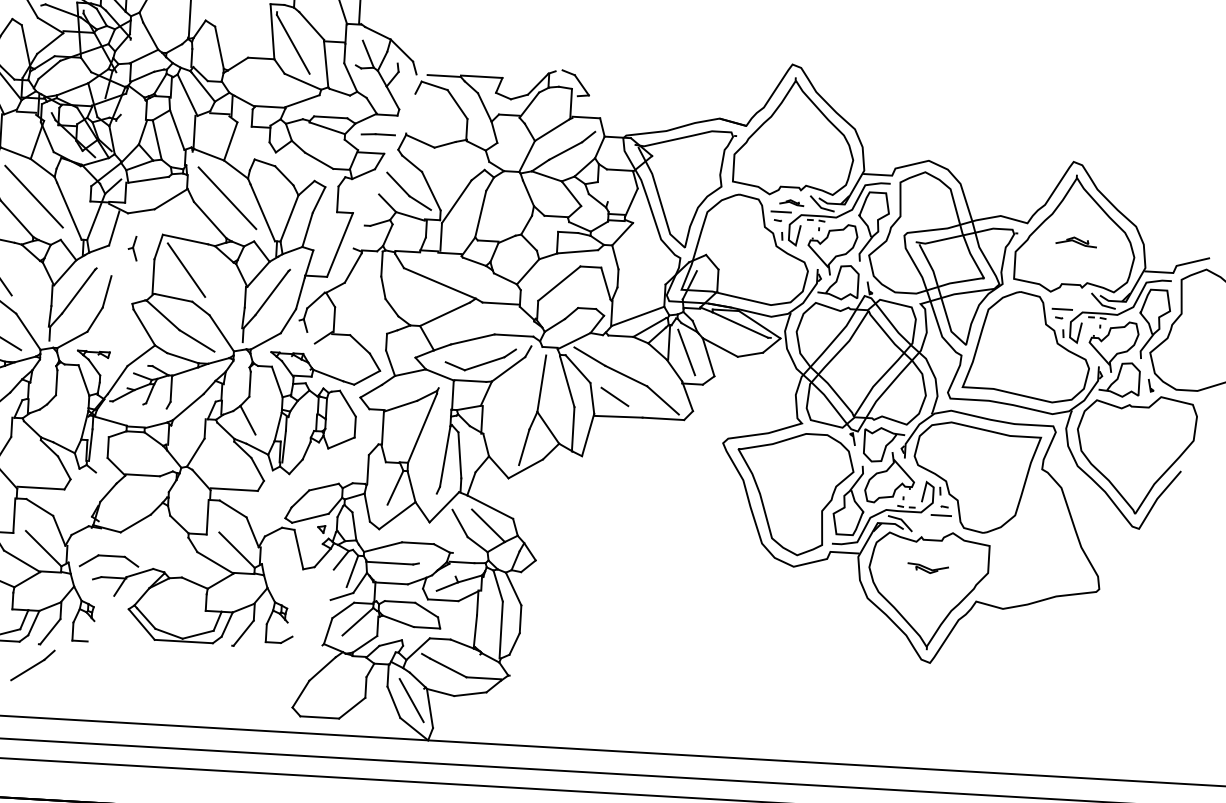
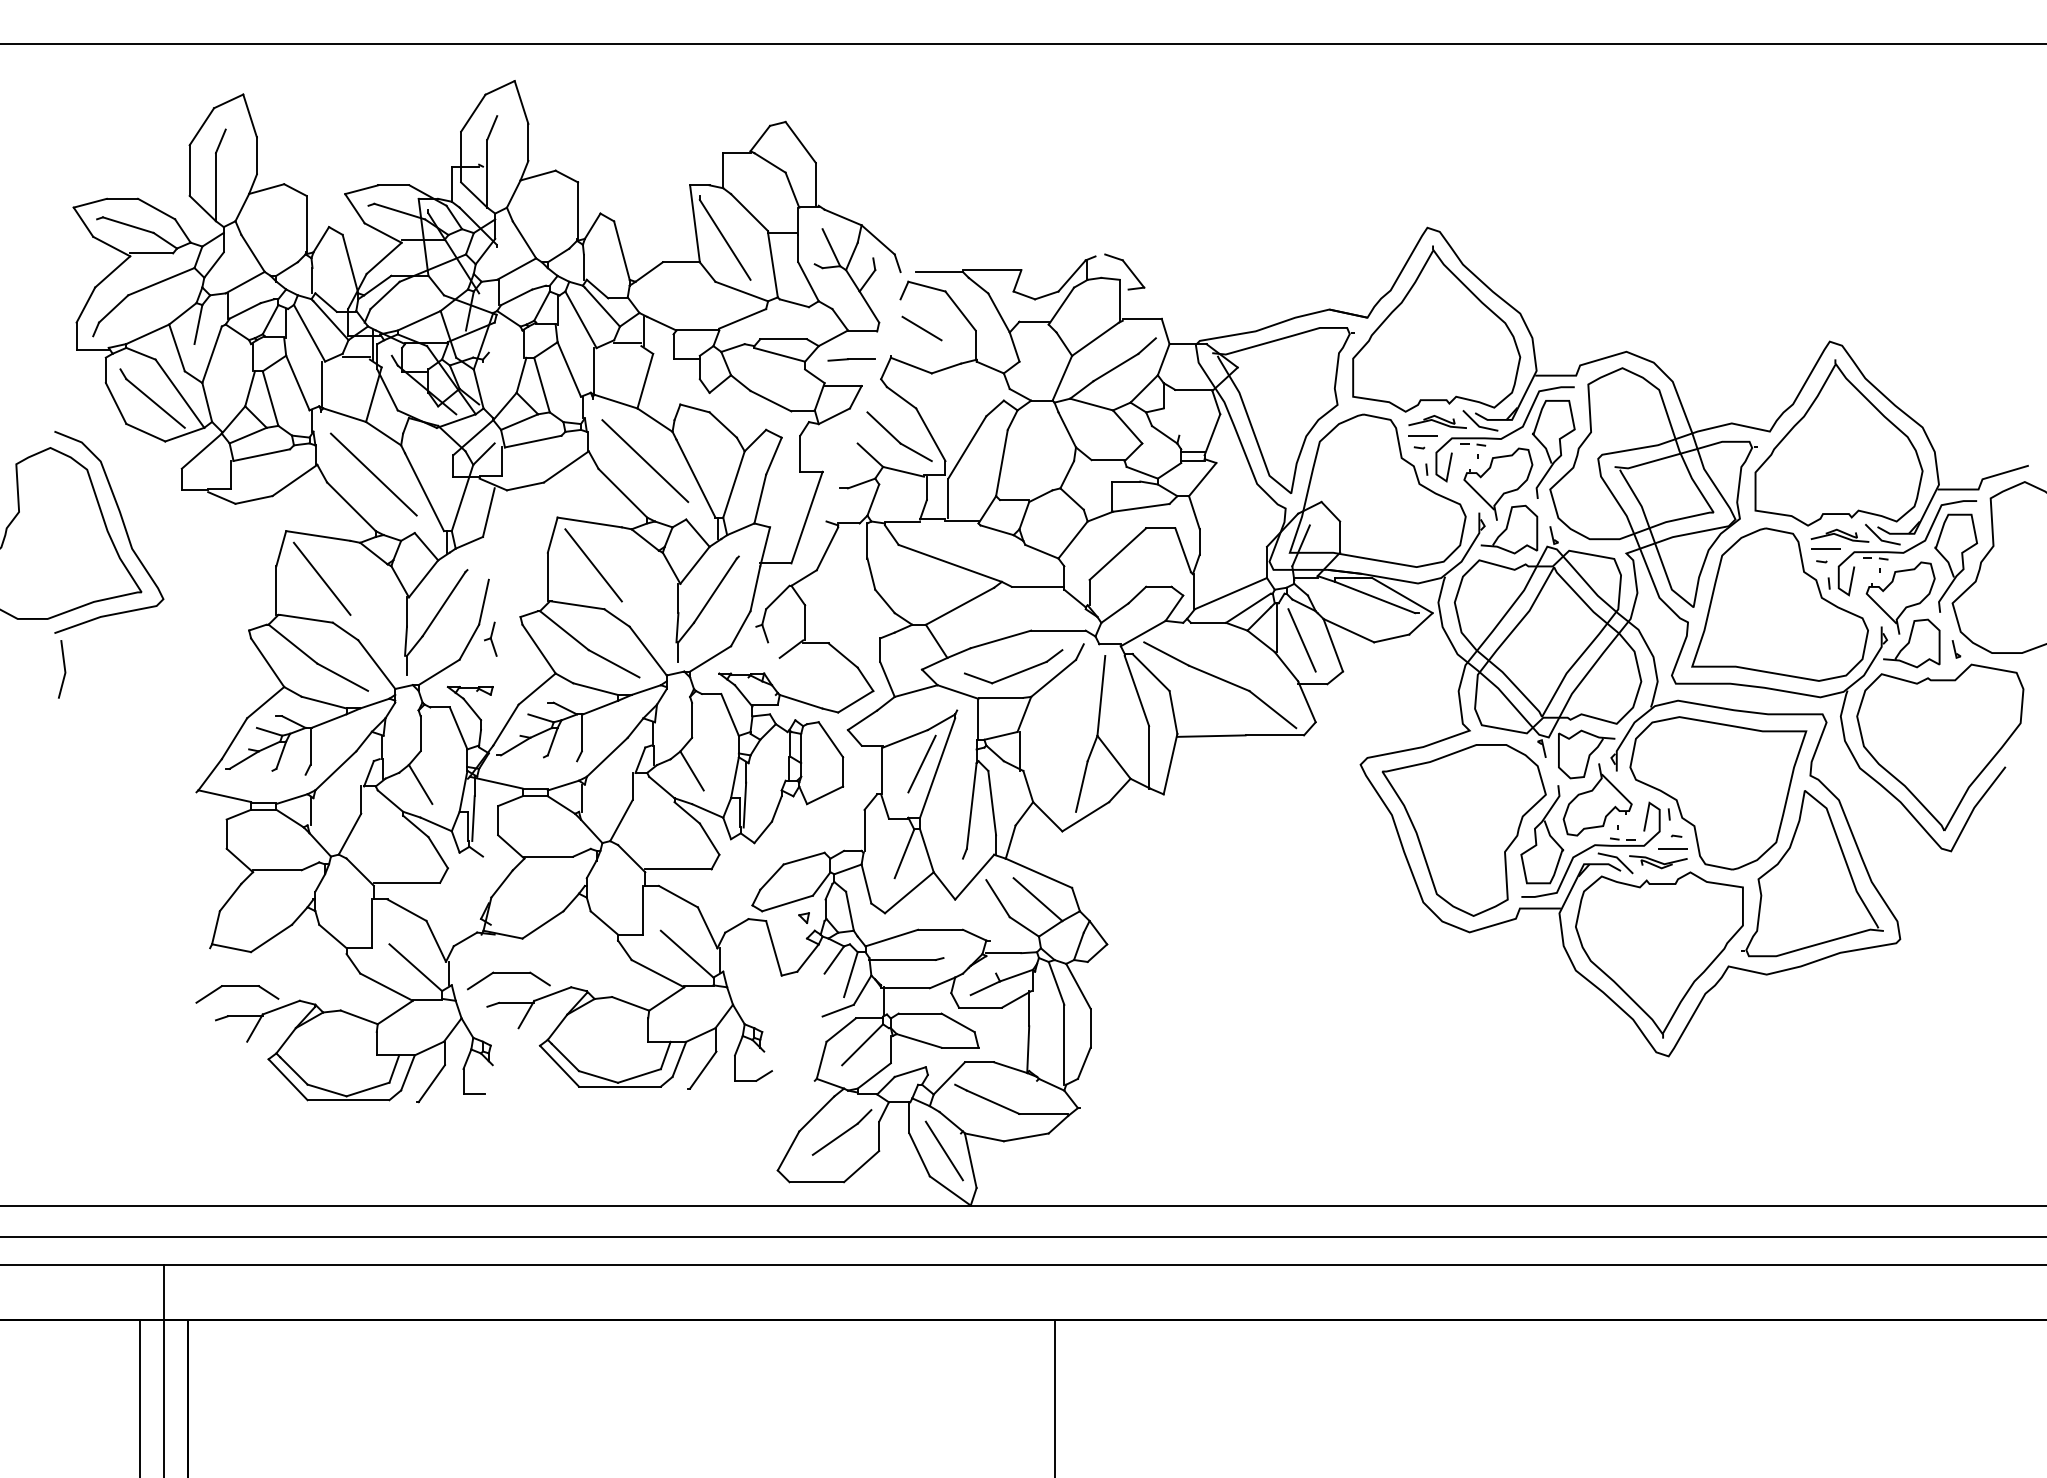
part: (791, 202) -> (1437, 421), size x1.67
part: (1076, 241) -> (1839, 535), moved
part: (132, 247) -> (490, 638), moved
line: (614, 396) -> (921, 328), moved
line: (54, 418) -> (420, 784), added
line: (411, 424) -> (921, 763), added
part: (1039, 538) -> (1812, 873), added
part: (928, 568) -> (1658, 862), moved
part: (32, 665) -> (841, 1132), moved

